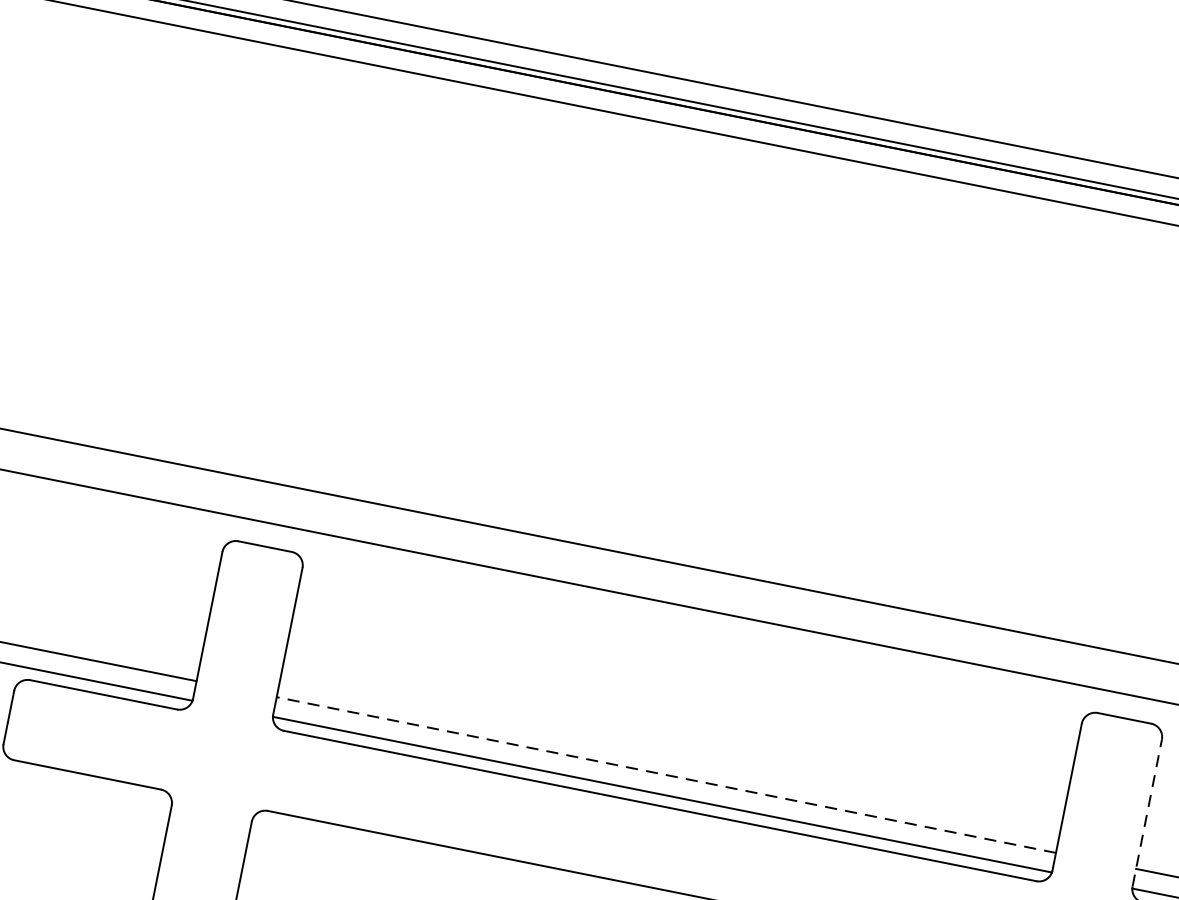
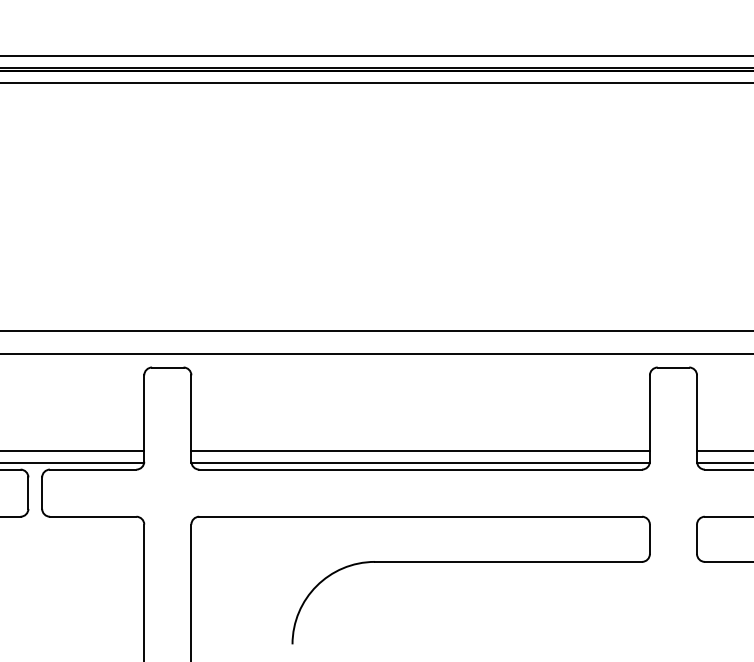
line: (666, 775) -> (420, 451), dashed -> solid
line: (1148, 813) -> (697, 418), dashed -> solid

